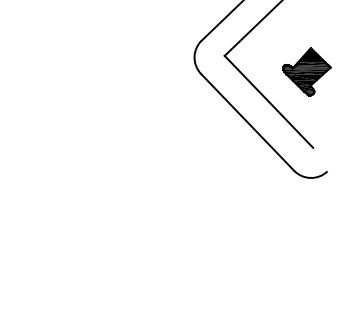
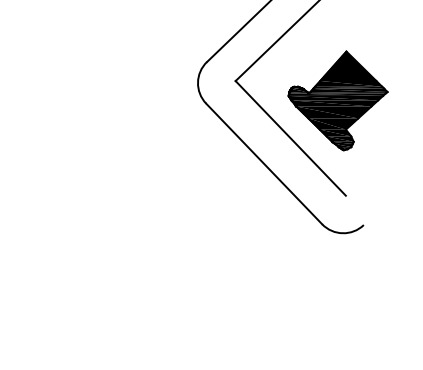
part: (306, 71) -> (337, 100), size x1.67

